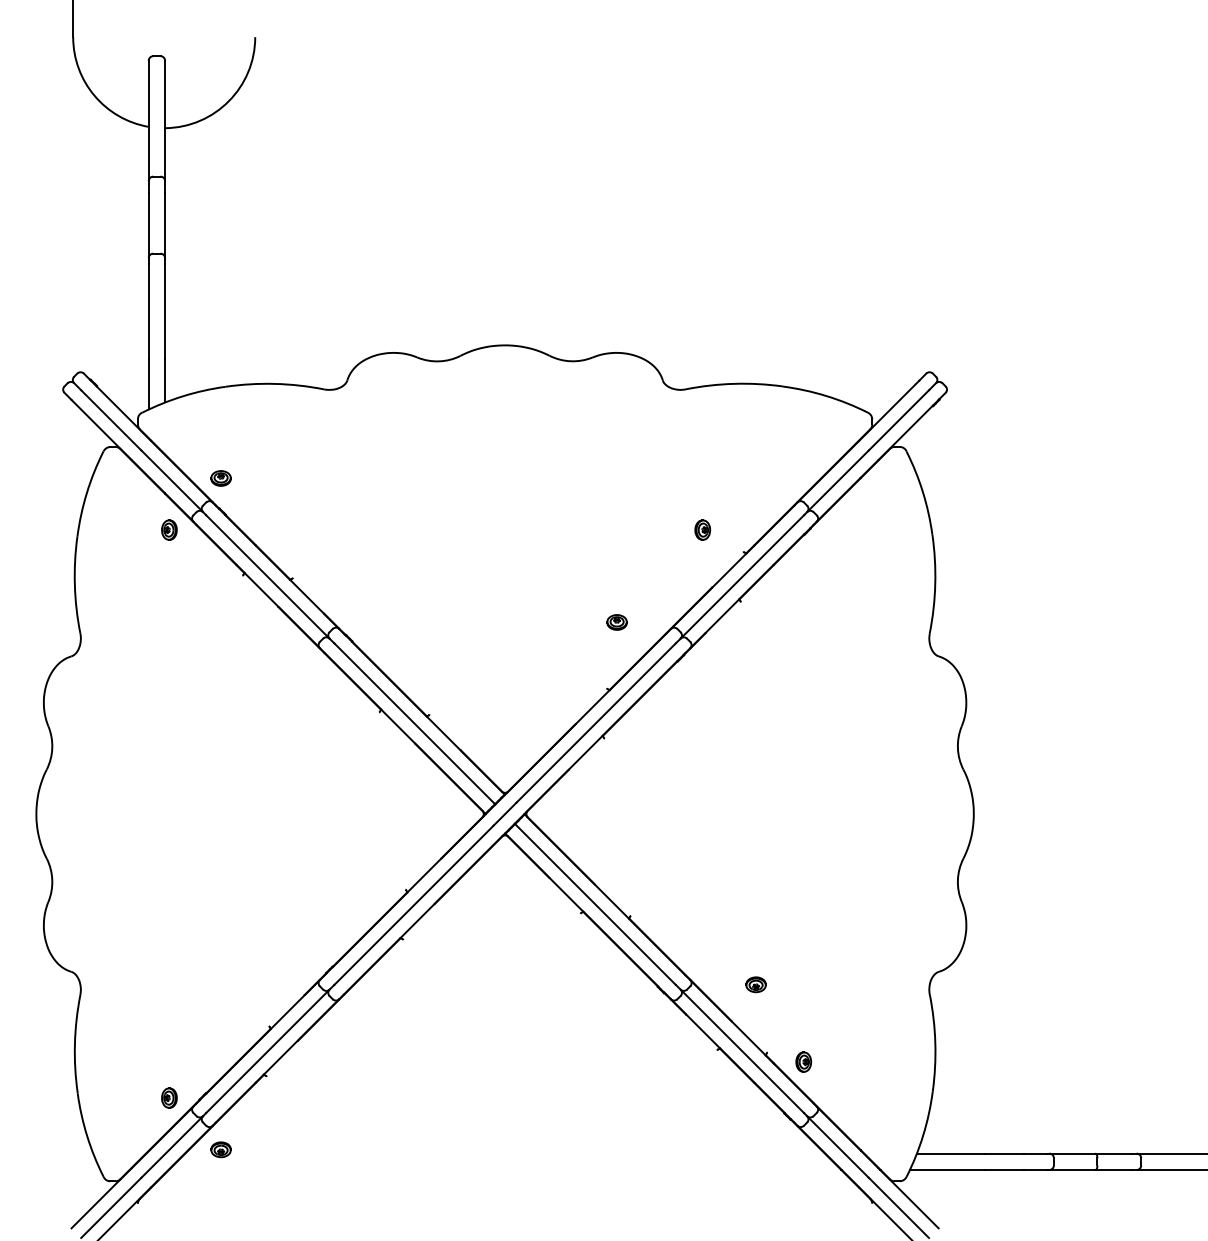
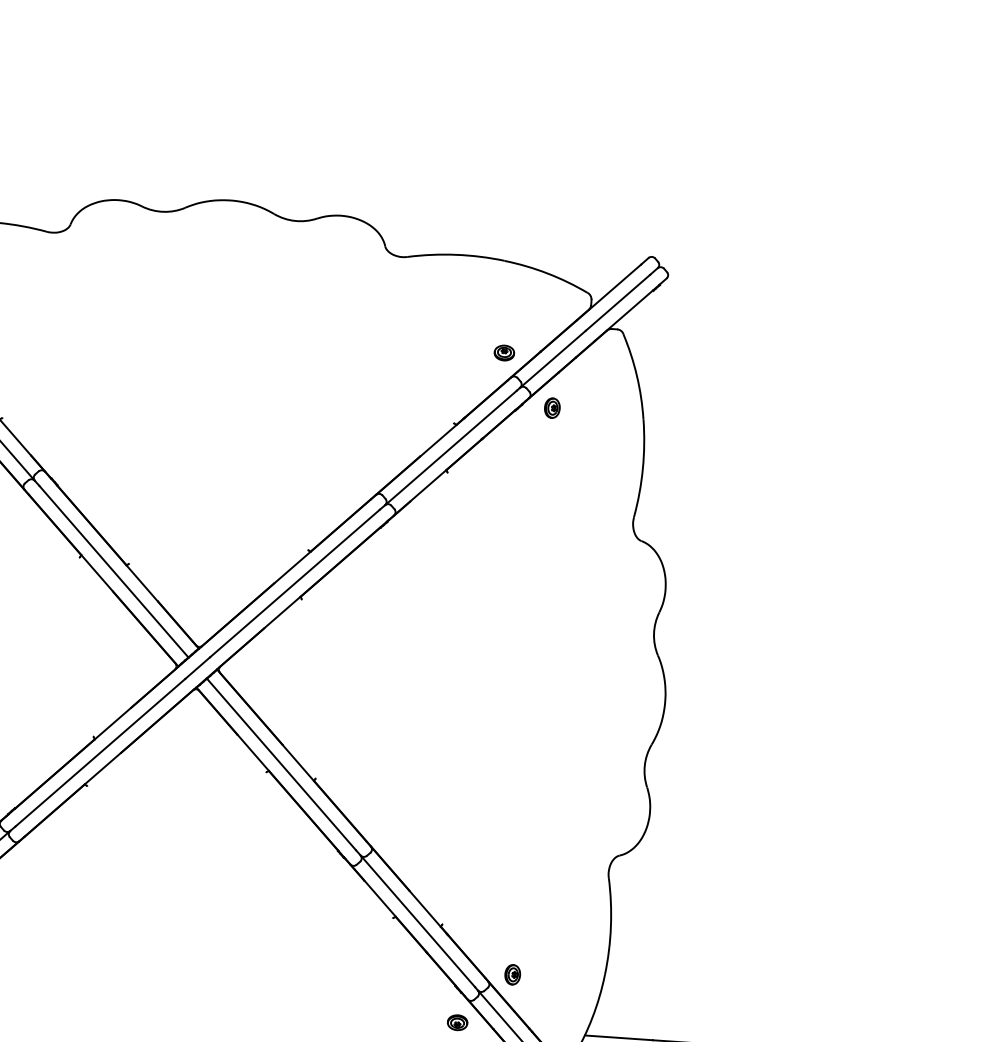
part: (702, 529) -> (552, 407), moved
part: (616, 622) -> (503, 353), moved
part: (755, 984) -> (457, 1022), moved
part: (803, 1061) -> (512, 974), moved

